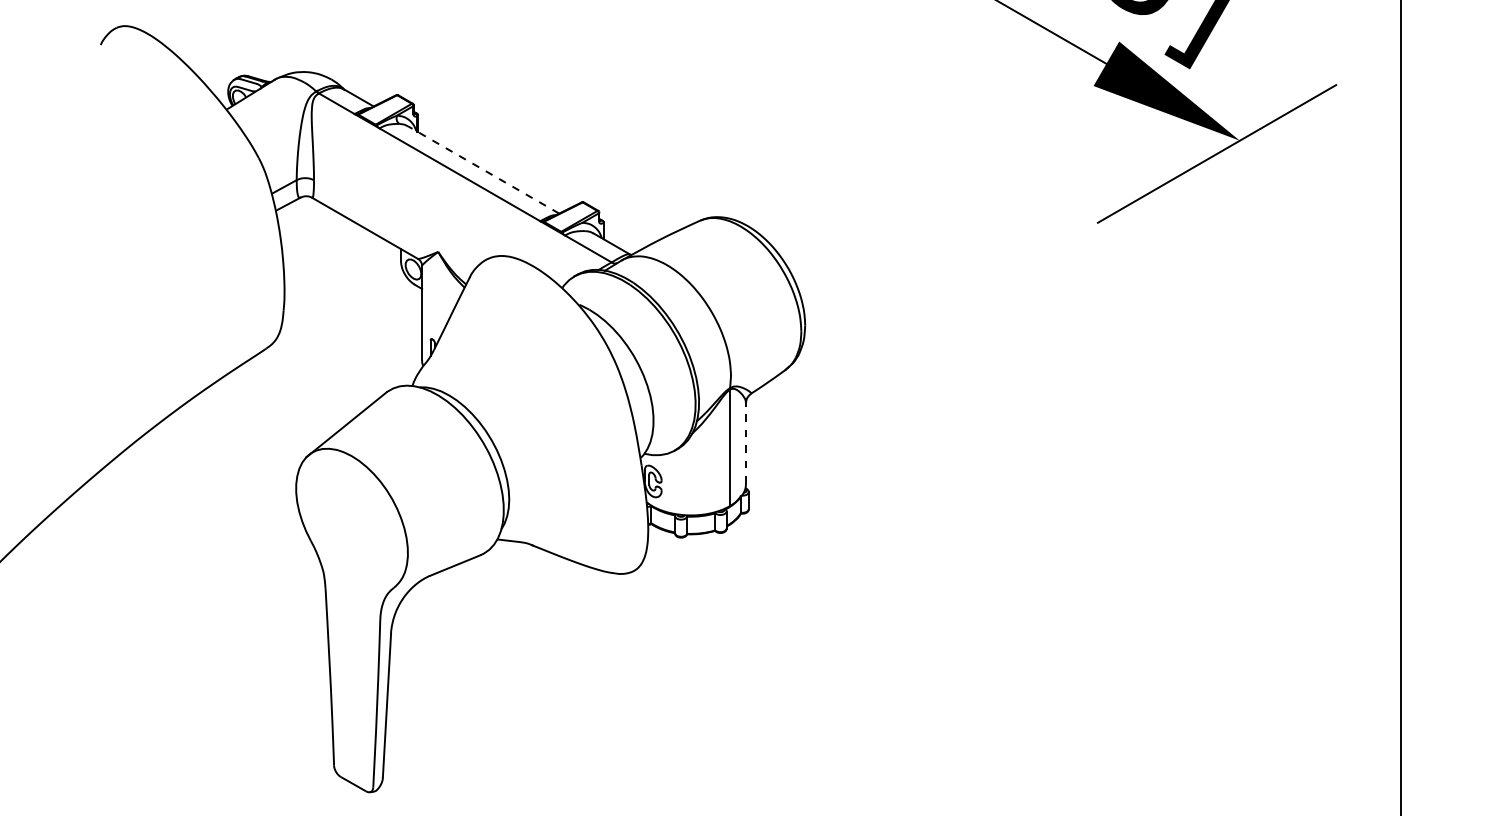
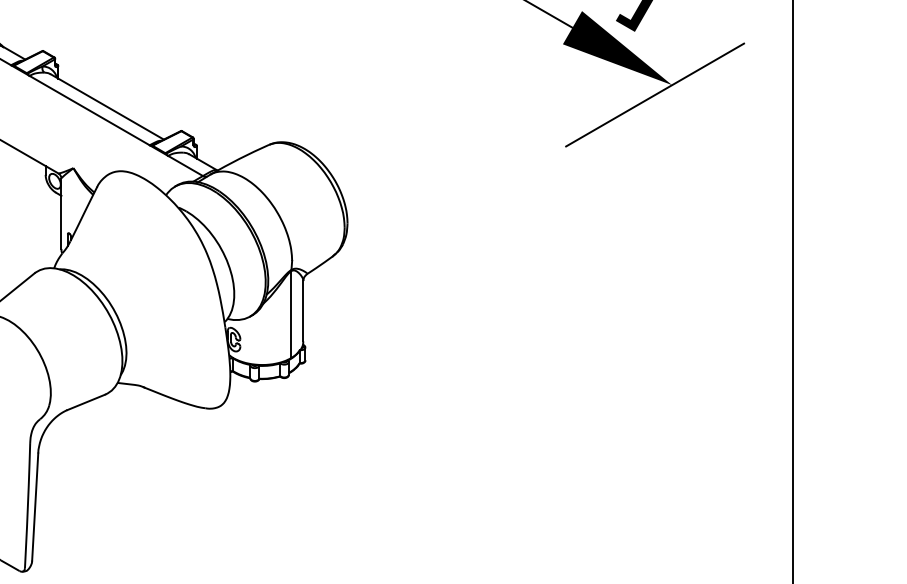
line: (483, 169) -> (107, 106), dashed -> solid
line: (746, 442) -> (303, 310), dashed -> solid

